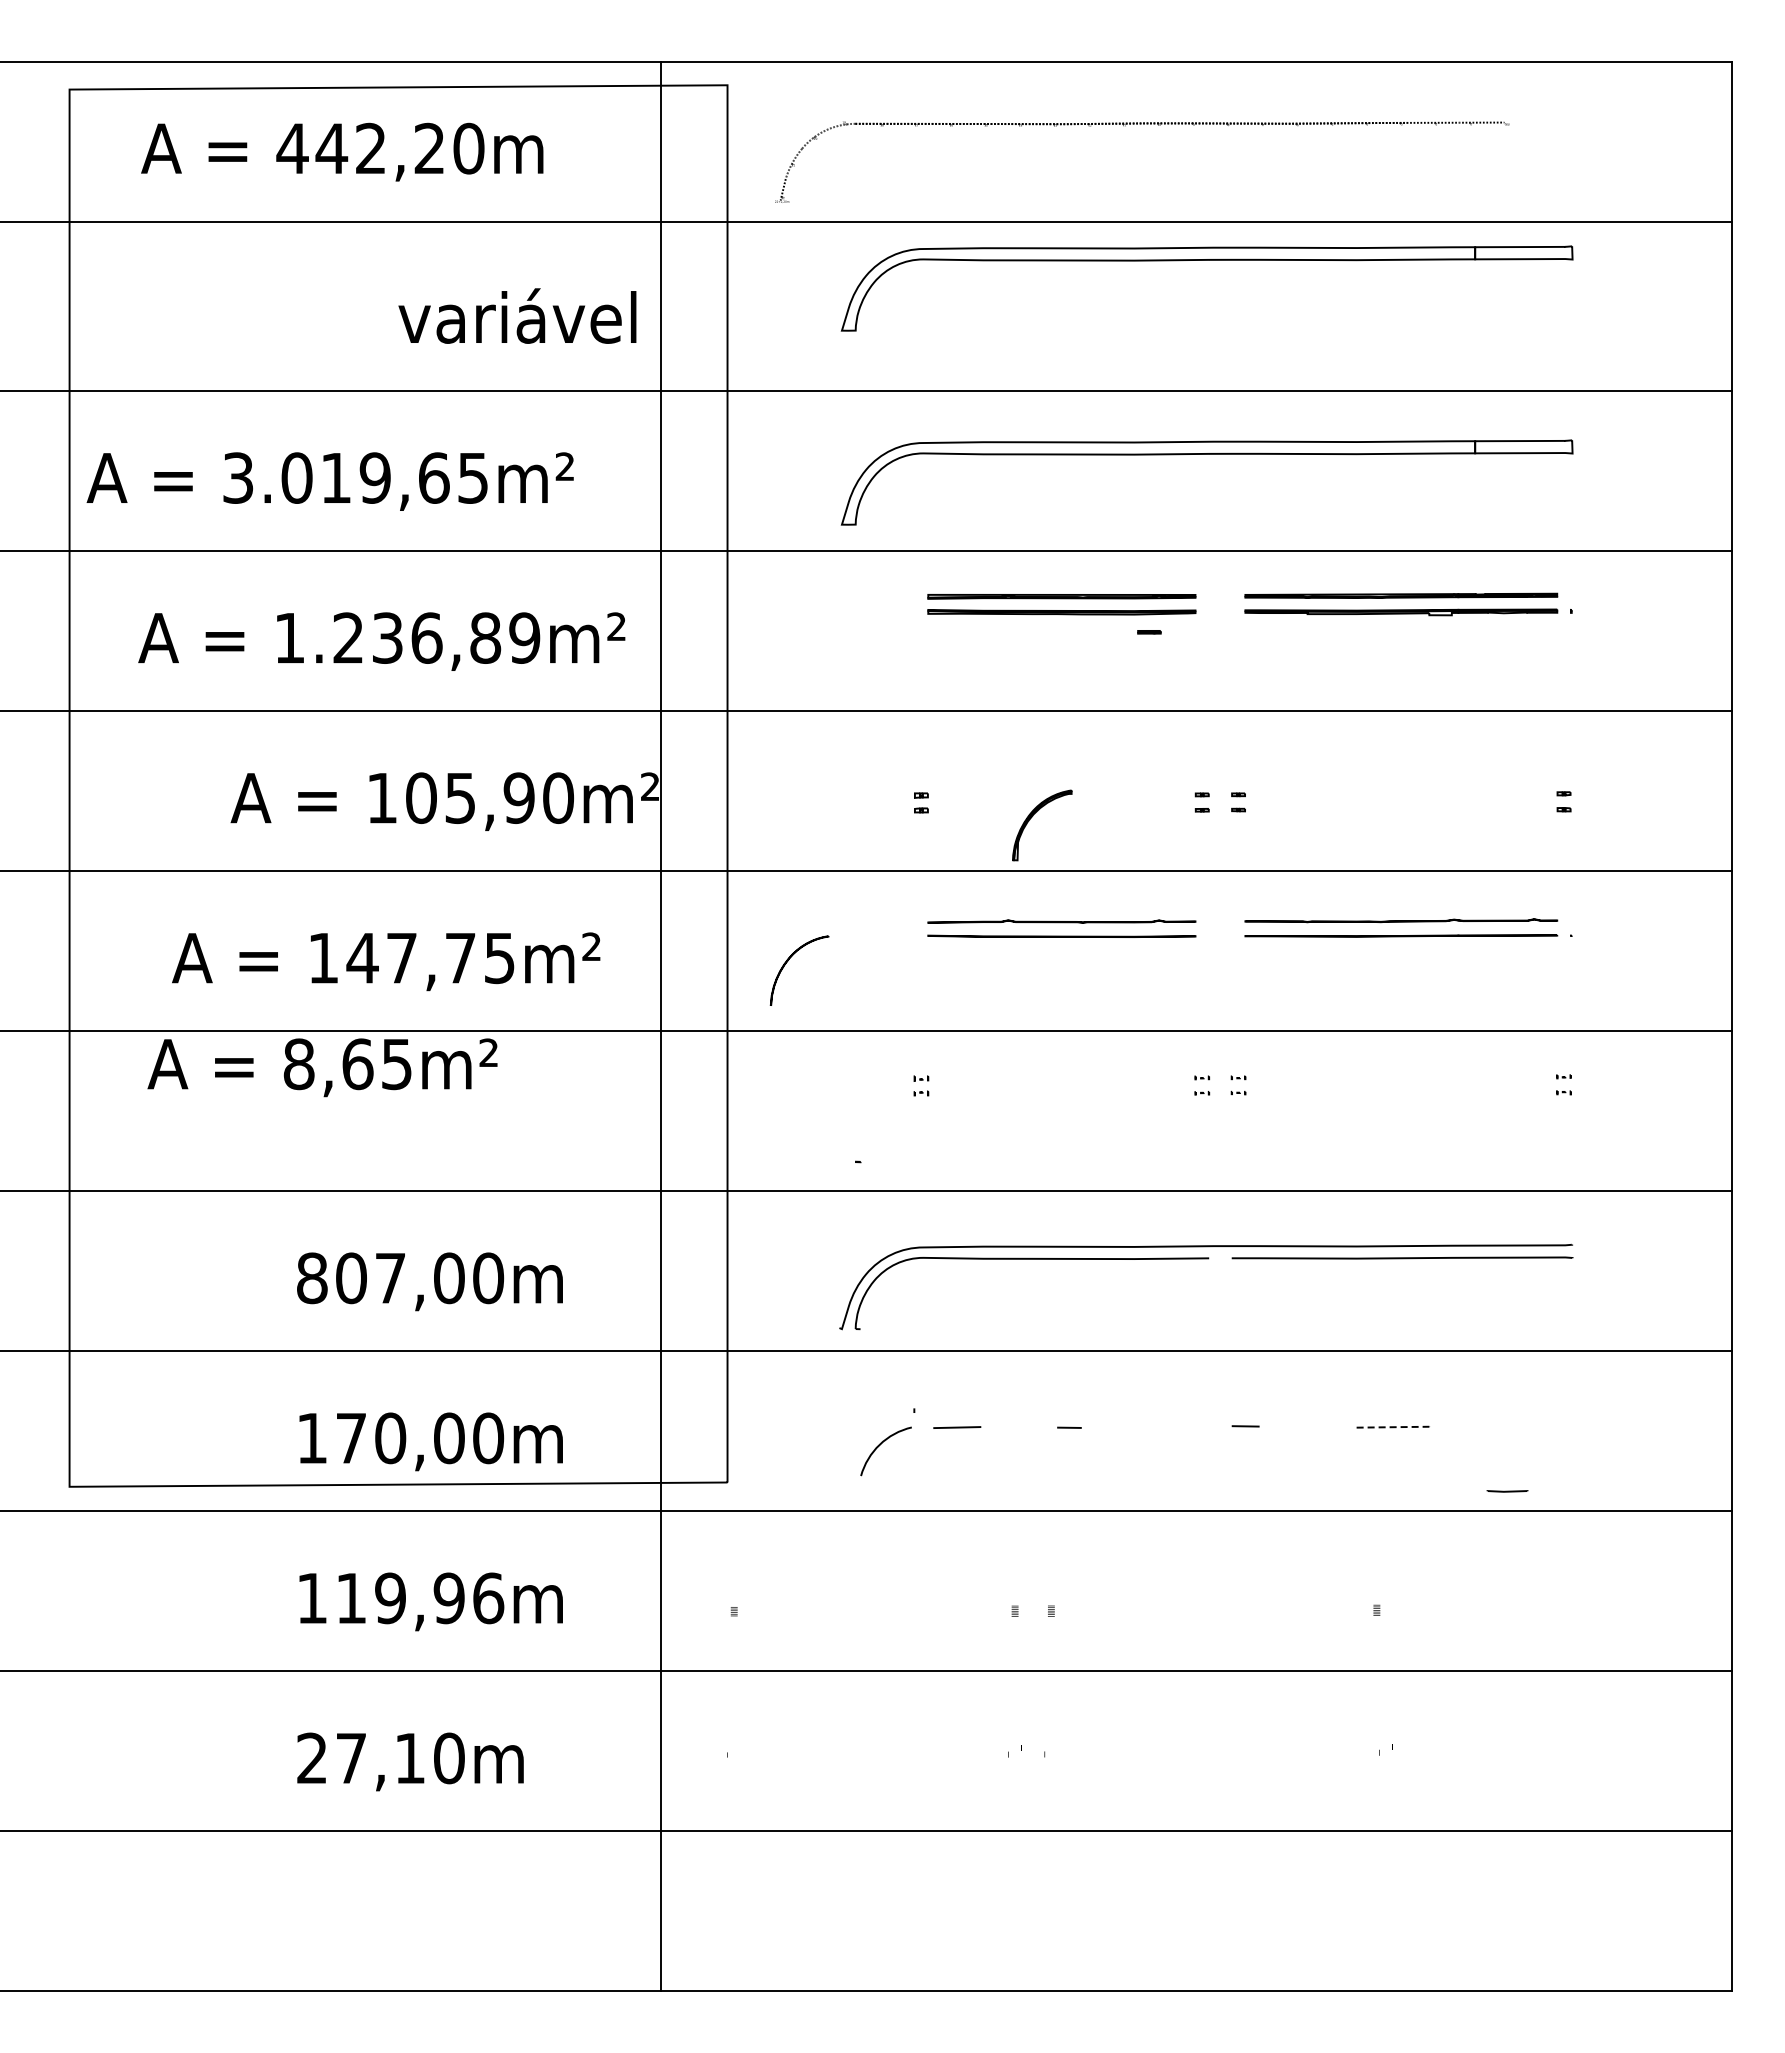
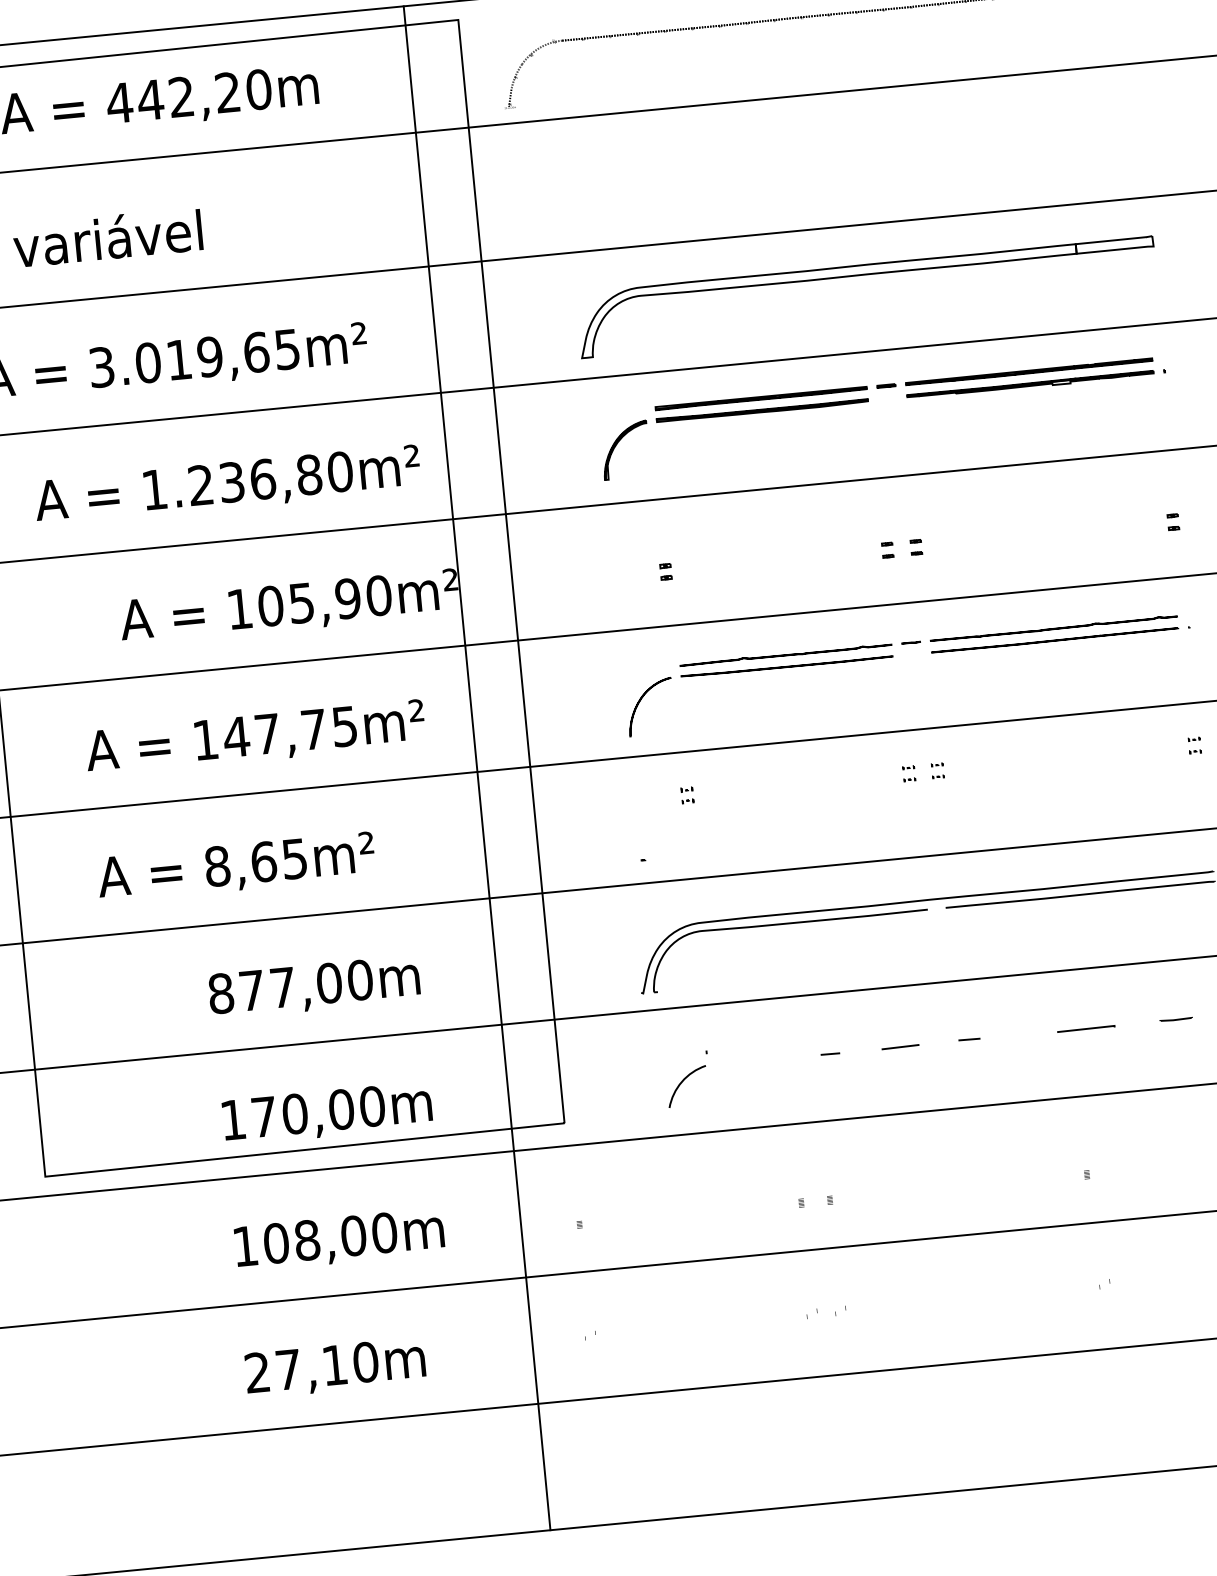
part: (1206, 260) -> (849, 121), removed
text: (517, 315) -> (107, 237), moved
line: (1149, 632) -> (886, 386), moved
text: (524, 637) -> (340, 471), 1.236,89m² -> 1.236,80m²
part: (1033, 816) -> (617, 443), moved
line: (1220, 921) -> (911, 642), added
part: (788, 961) -> (641, 700), moved
text: (322, 1067) -> (236, 867), moved
text: (351, 1278) -> (252, 990), 807,00m -> 877,00m
line: (957, 1427) -> (900, 1047), moved
line: (1394, 1427) -> (1087, 1029), dashed -> solid
line: (1507, 1491) -> (1176, 1019), moved
text: (420, 1598) -> (330, 1238), 119,96m -> 108,00m

